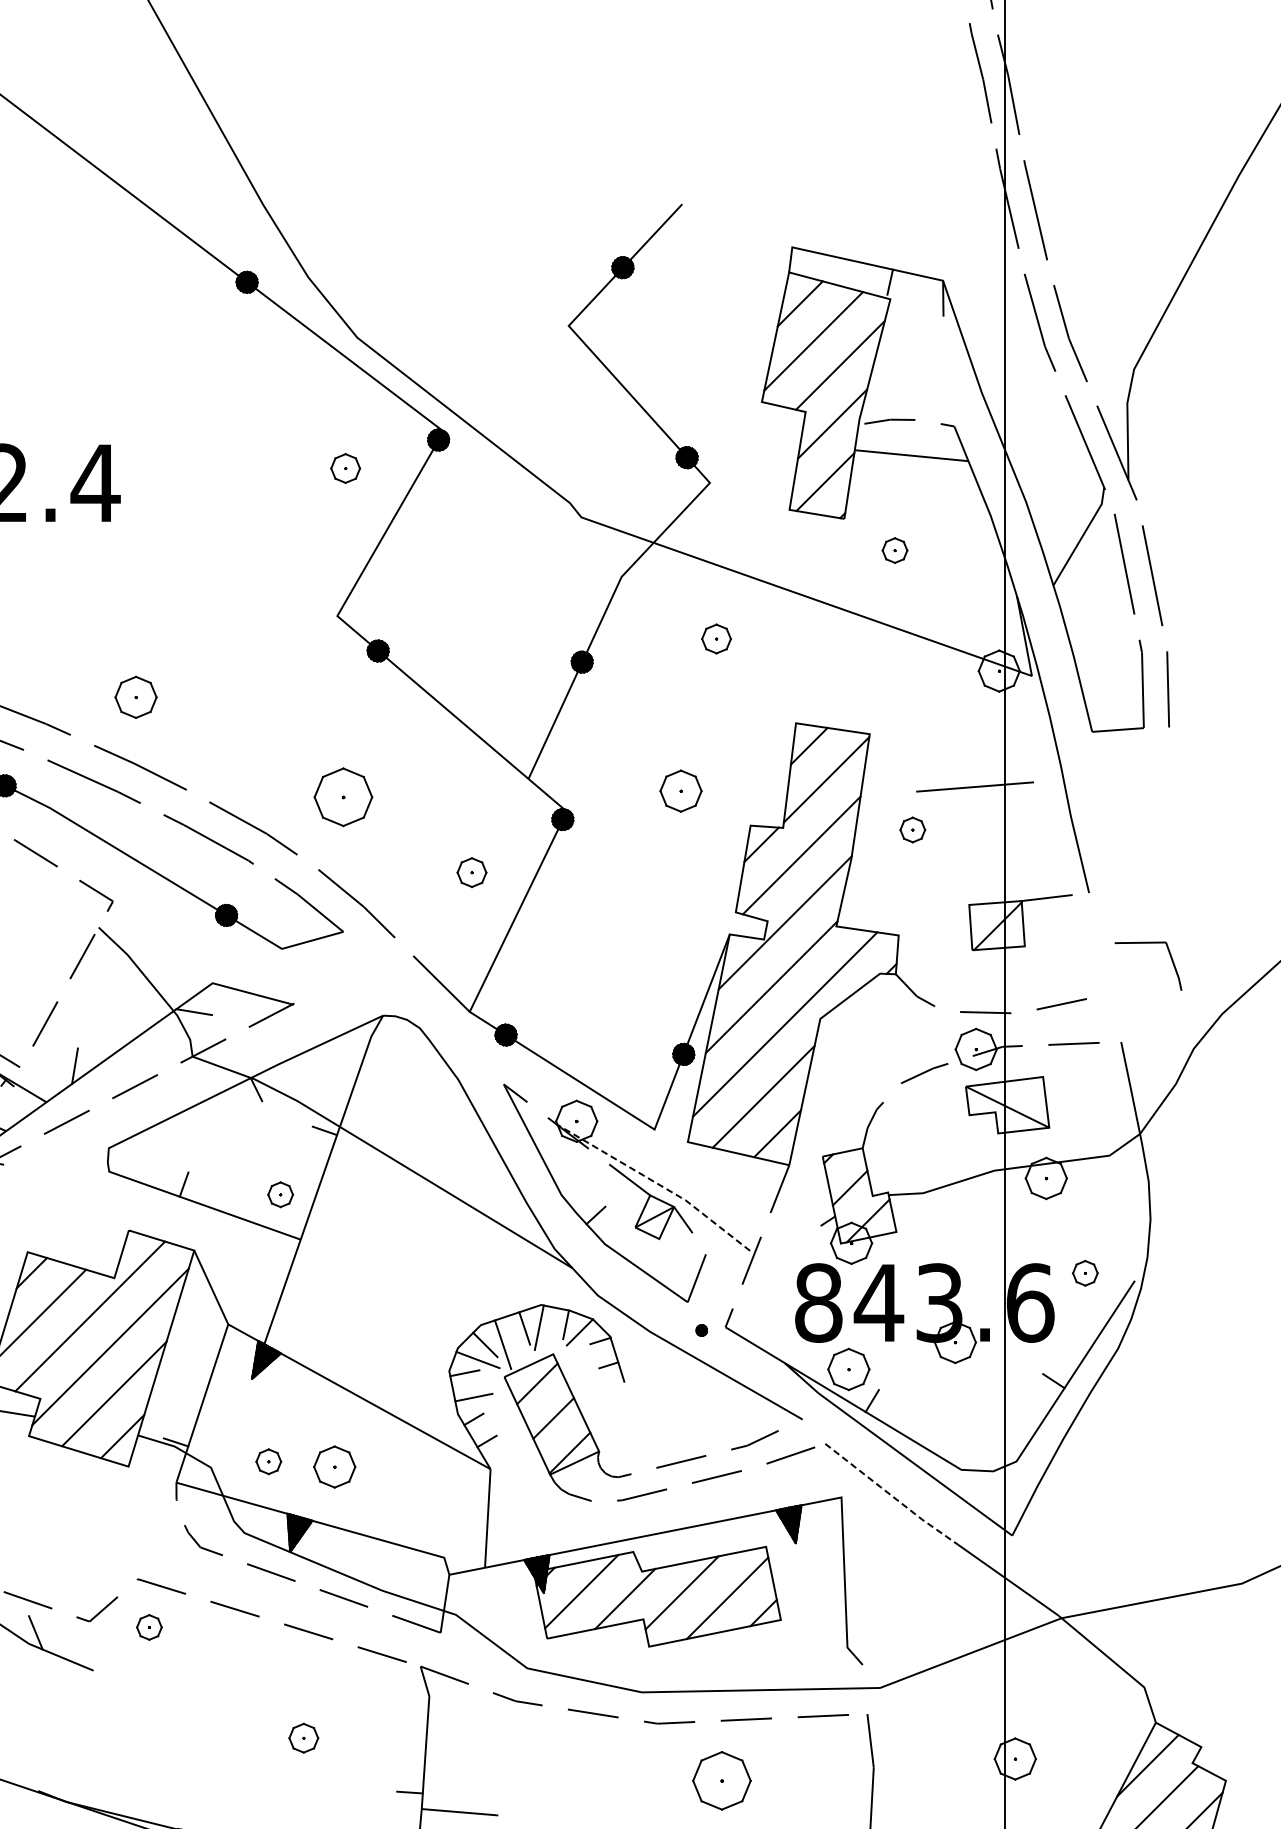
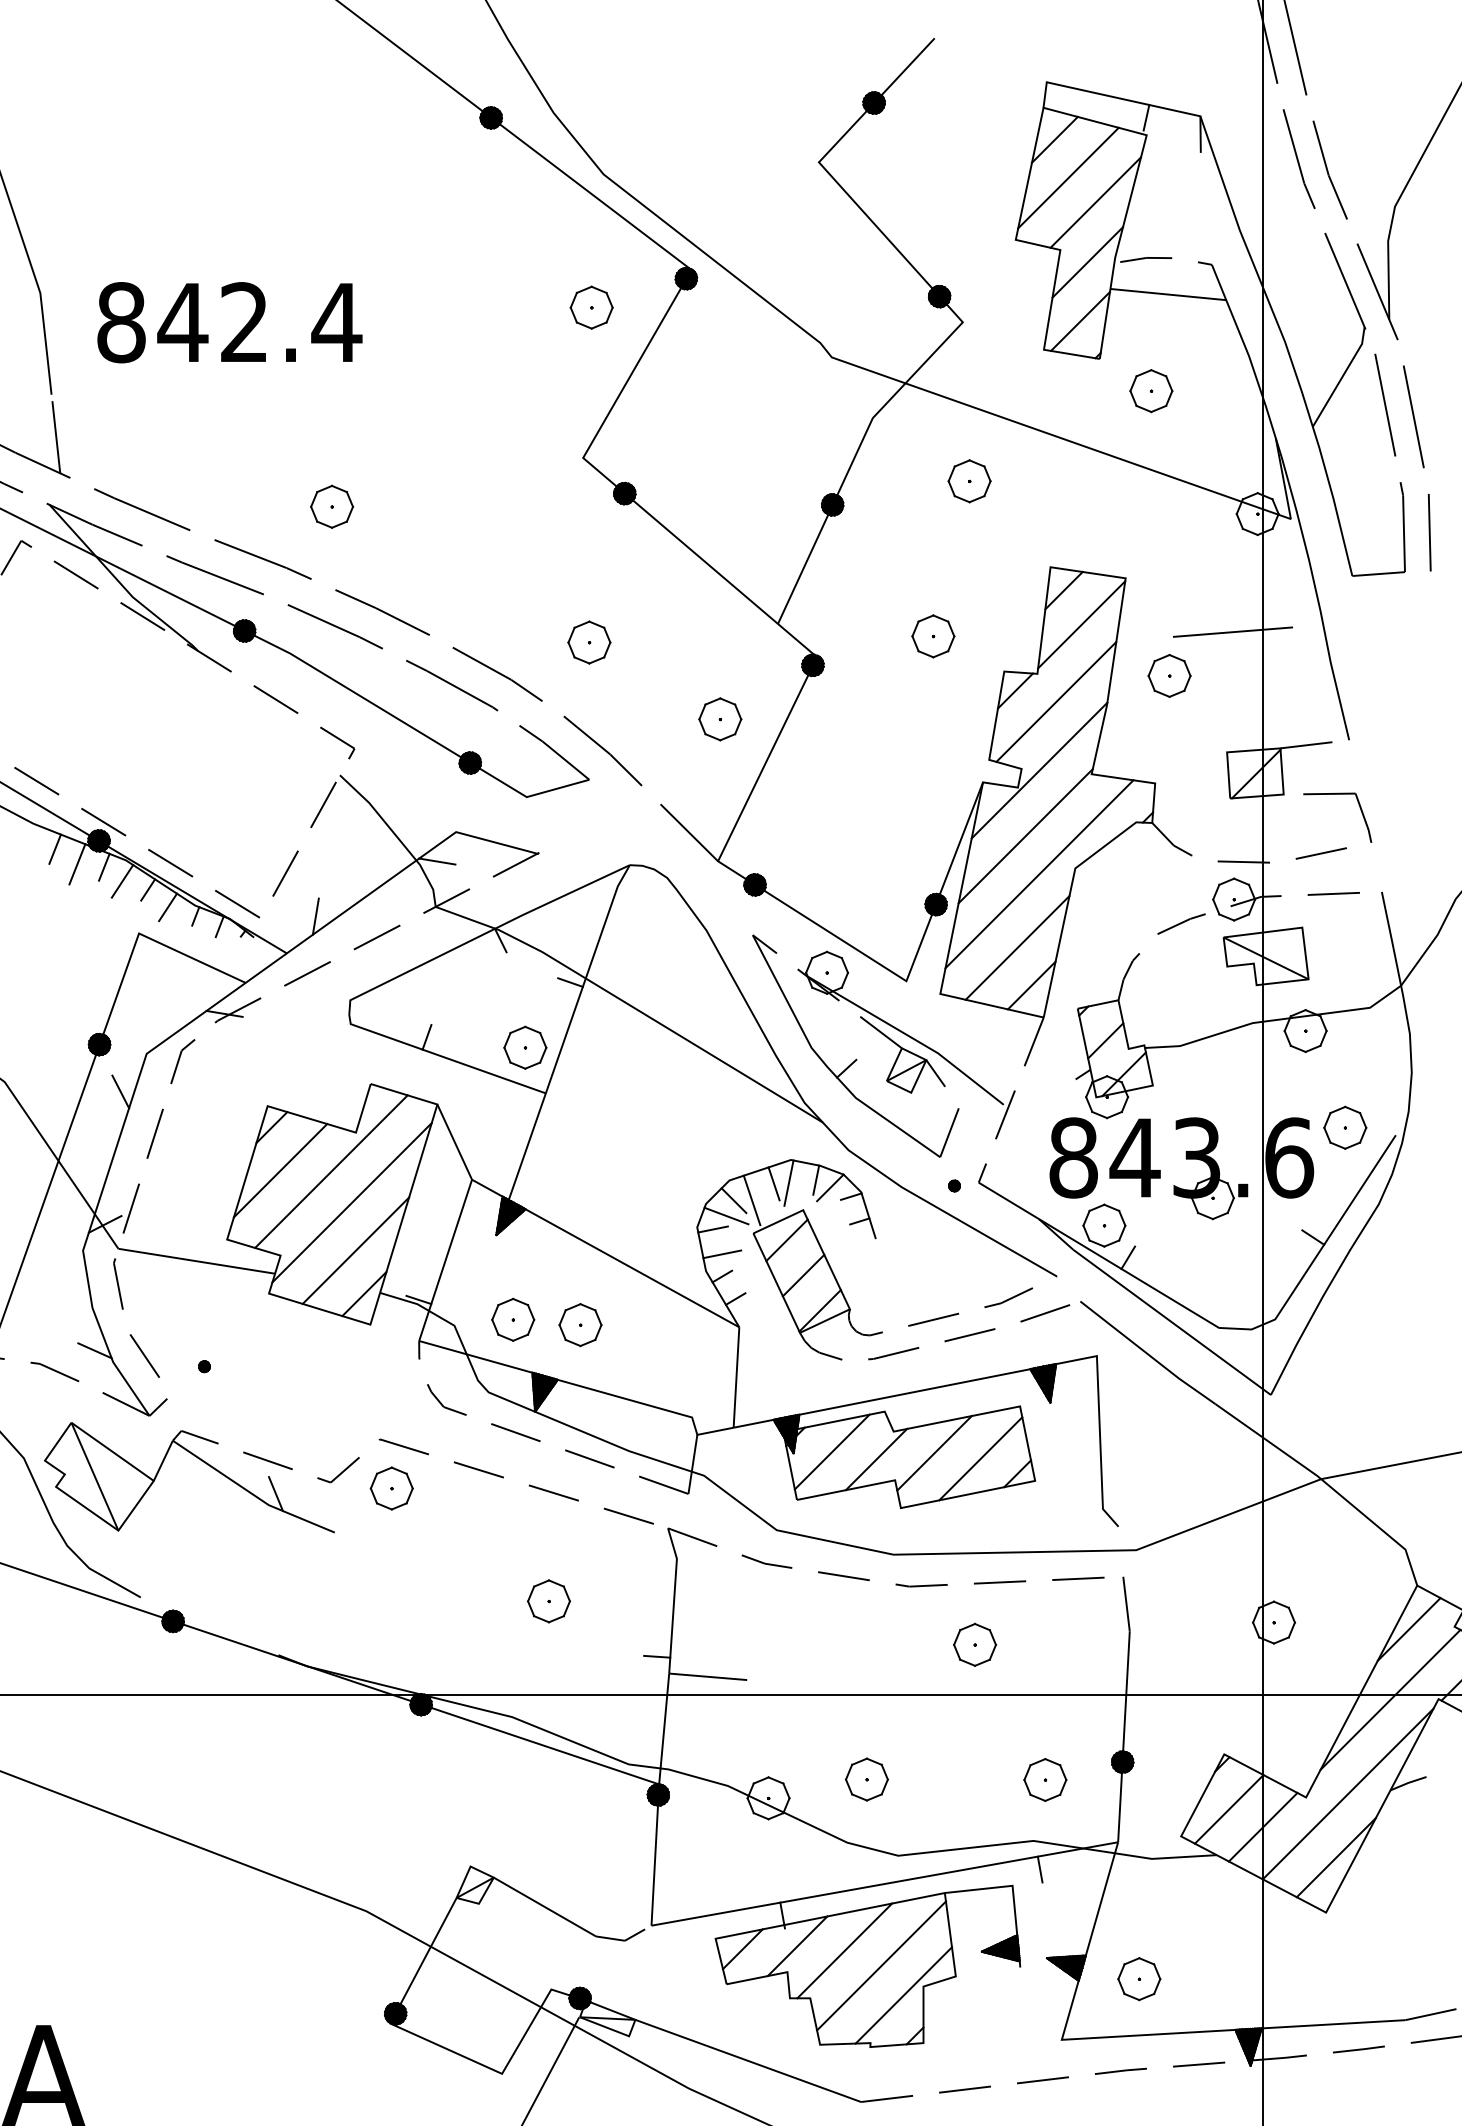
part: (345, 468) -> (591, 307), size x1.43
part: (895, 550) -> (1151, 391), size x1.67
part: (716, 639) -> (969, 481), size x1.43
part: (136, 697) -> (332, 506), moved
part: (343, 797) -> (589, 642), size x0.71
part: (912, 829) -> (1169, 675), size x1.67
part: (472, 872) -> (720, 719), size x1.43
part: (1148, 943) -> (1337, 794), moved
line: (656, 1182) -> (908, 1035), dashed -> solid
part: (280, 1194) -> (525, 1047), size x1.67
part: (1085, 1273) -> (1345, 1127), size x1.67
part: (268, 1461) -> (513, 1319), size x1.67
line: (891, 1495) -> (1147, 1354), dashed -> solid
part: (149, 1627) -> (391, 1488), size x1.67
part: (303, 1738) -> (548, 1601), size x1.43
part: (721, 1780) -> (974, 1644), size x0.71

